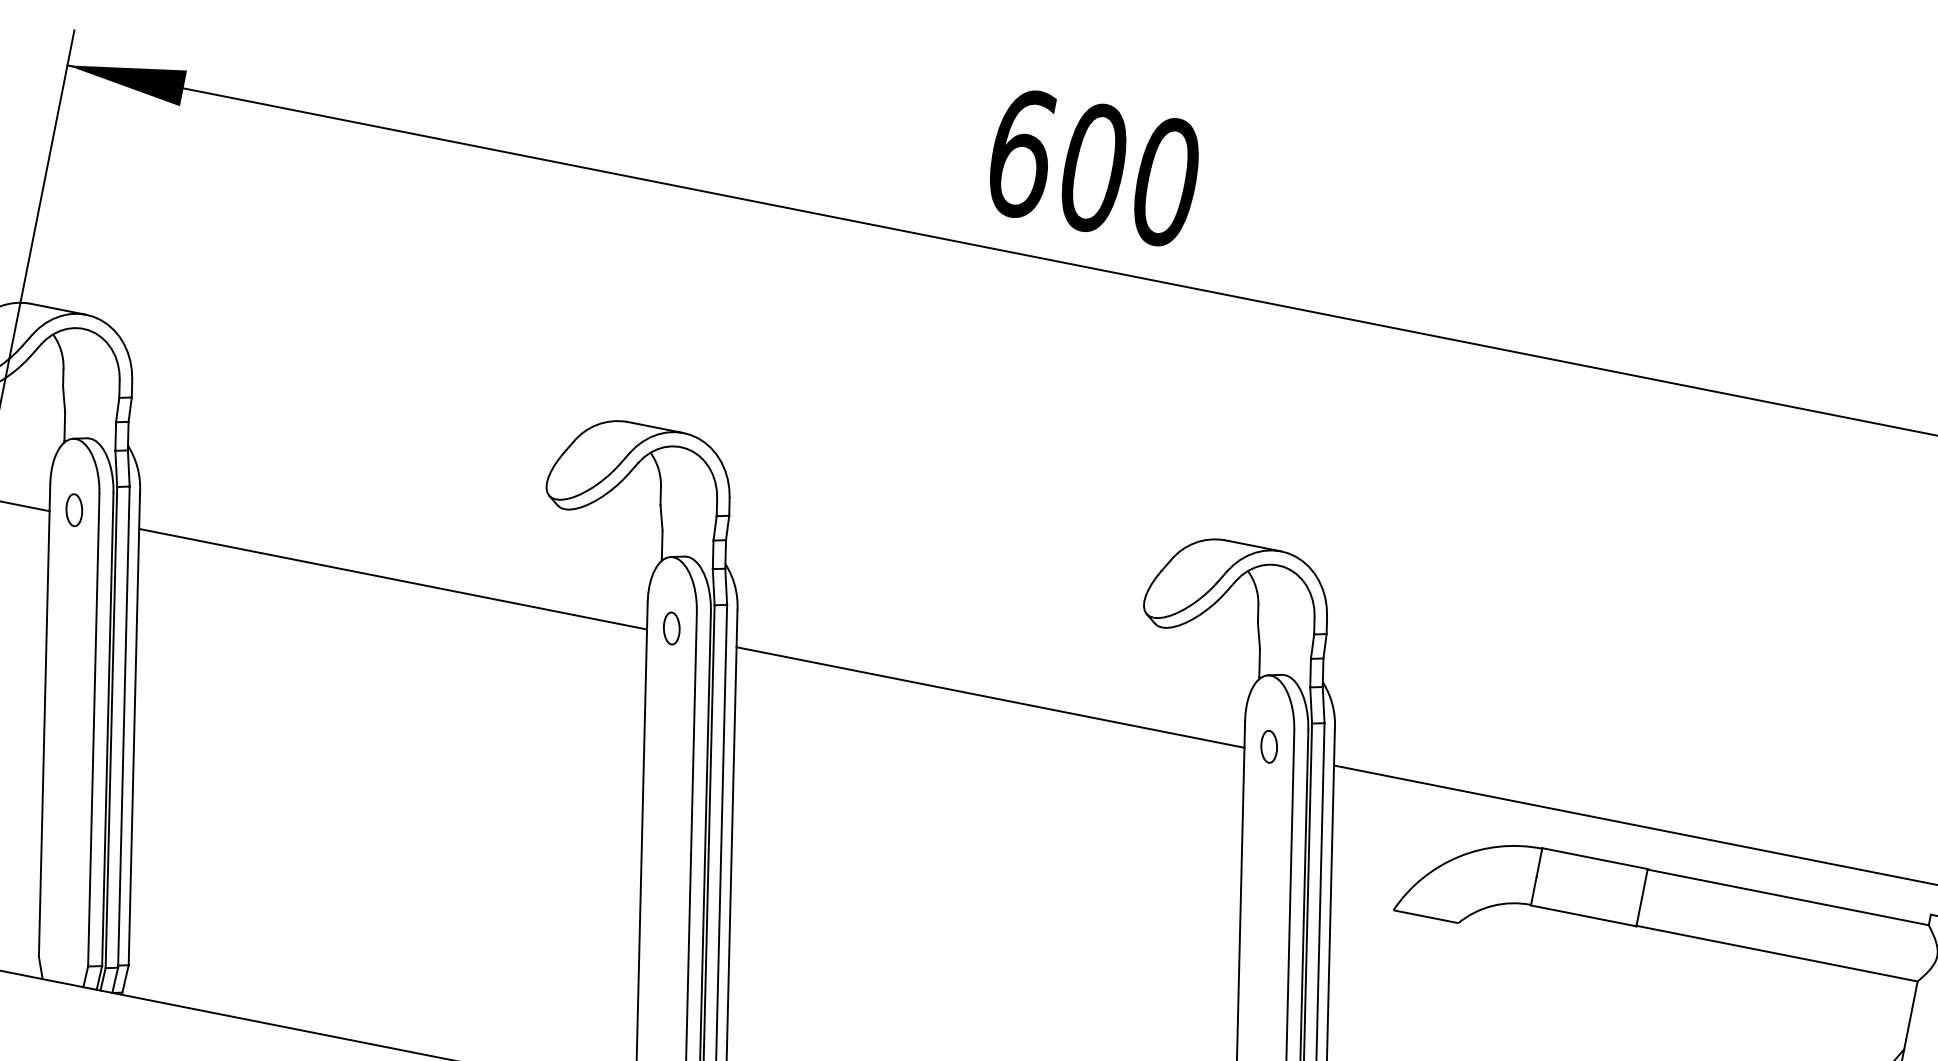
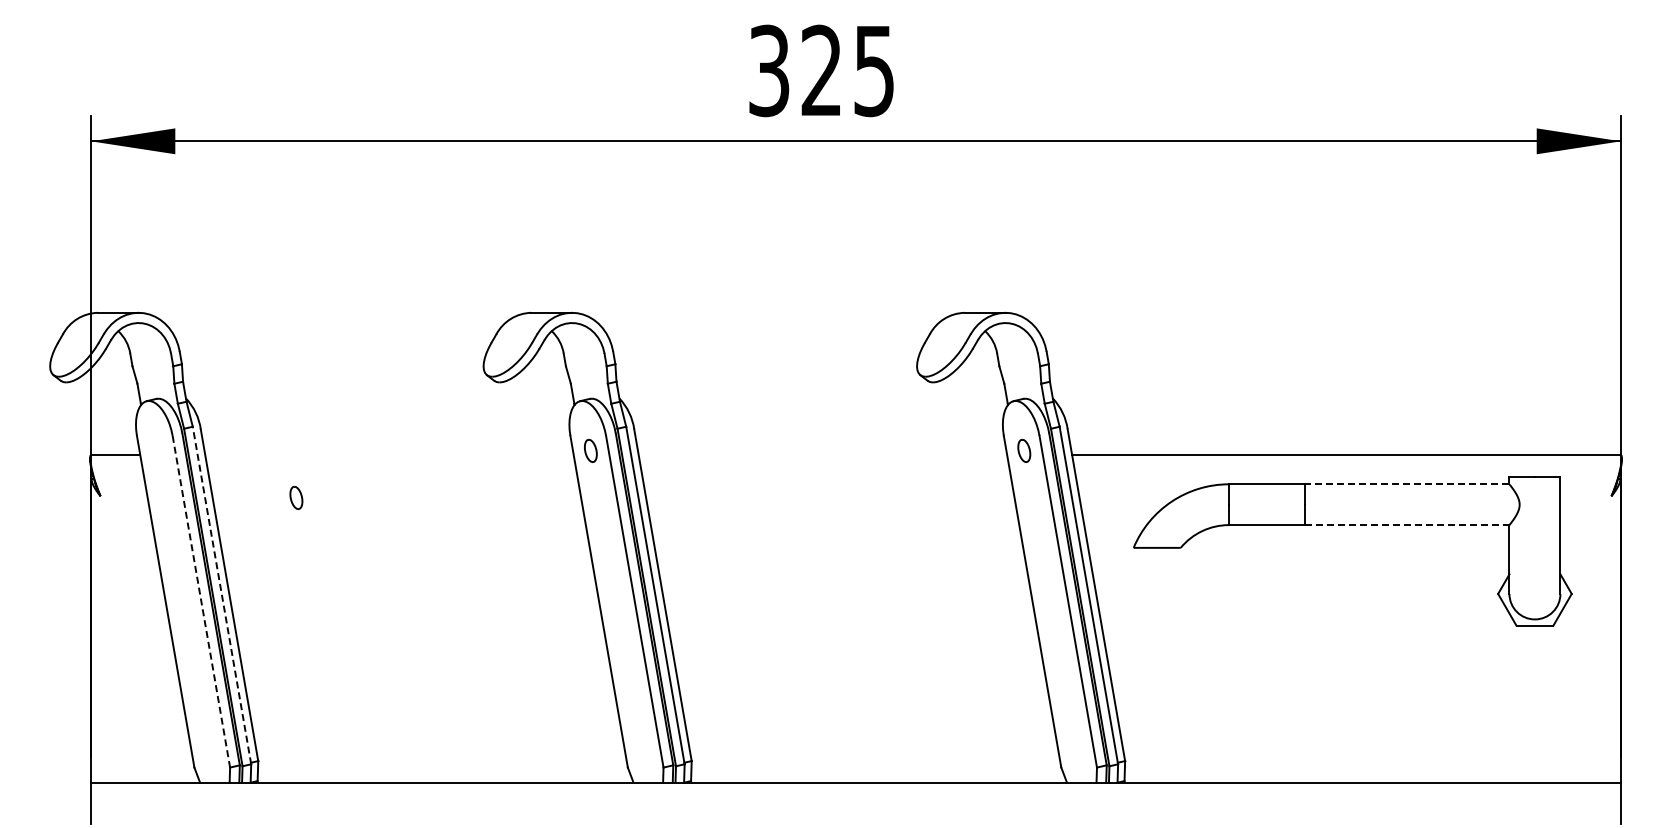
text: (1094, 167) -> (822, 70), 600 -> 325
part: (74, 509) -> (296, 497), moved
line: (392, 579) -> (389, 455), removed
line: (989, 698) -> (822, 455), removed
line: (123, 726) -> (221, 595), solid -> dashed
line: (93, 731) -> (201, 602), solid -> dashed
line: (1788, 897) -> (1407, 484), solid -> dashed
line: (1777, 954) -> (1407, 525), solid -> dashed

